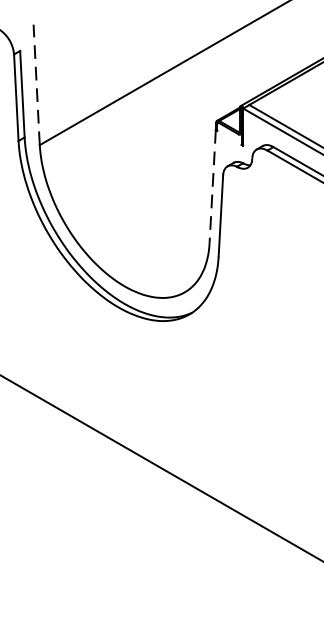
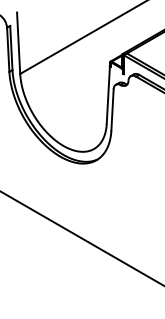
line: (36, 85) -> (18, 43), dashed -> solid
line: (213, 187) -> (108, 95), dashed -> solid

